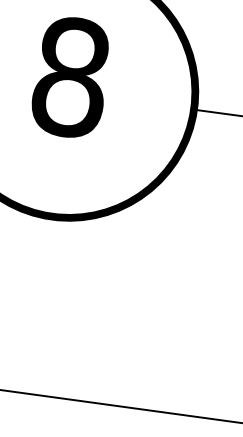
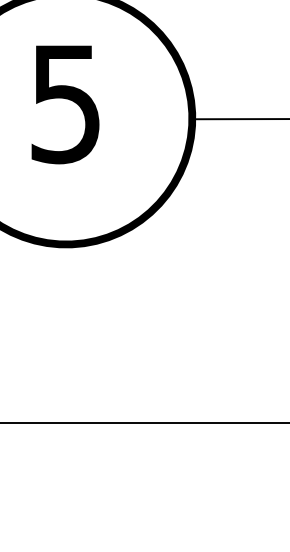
text: (71, 77) -> (66, 103), 8 -> 5

